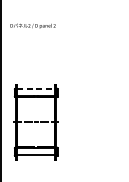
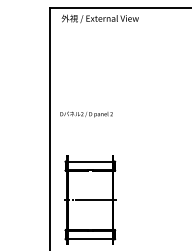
text: (33, 26) -> (86, 114), moved
line: (36, 89) -> (90, 162), dashed -> solid

